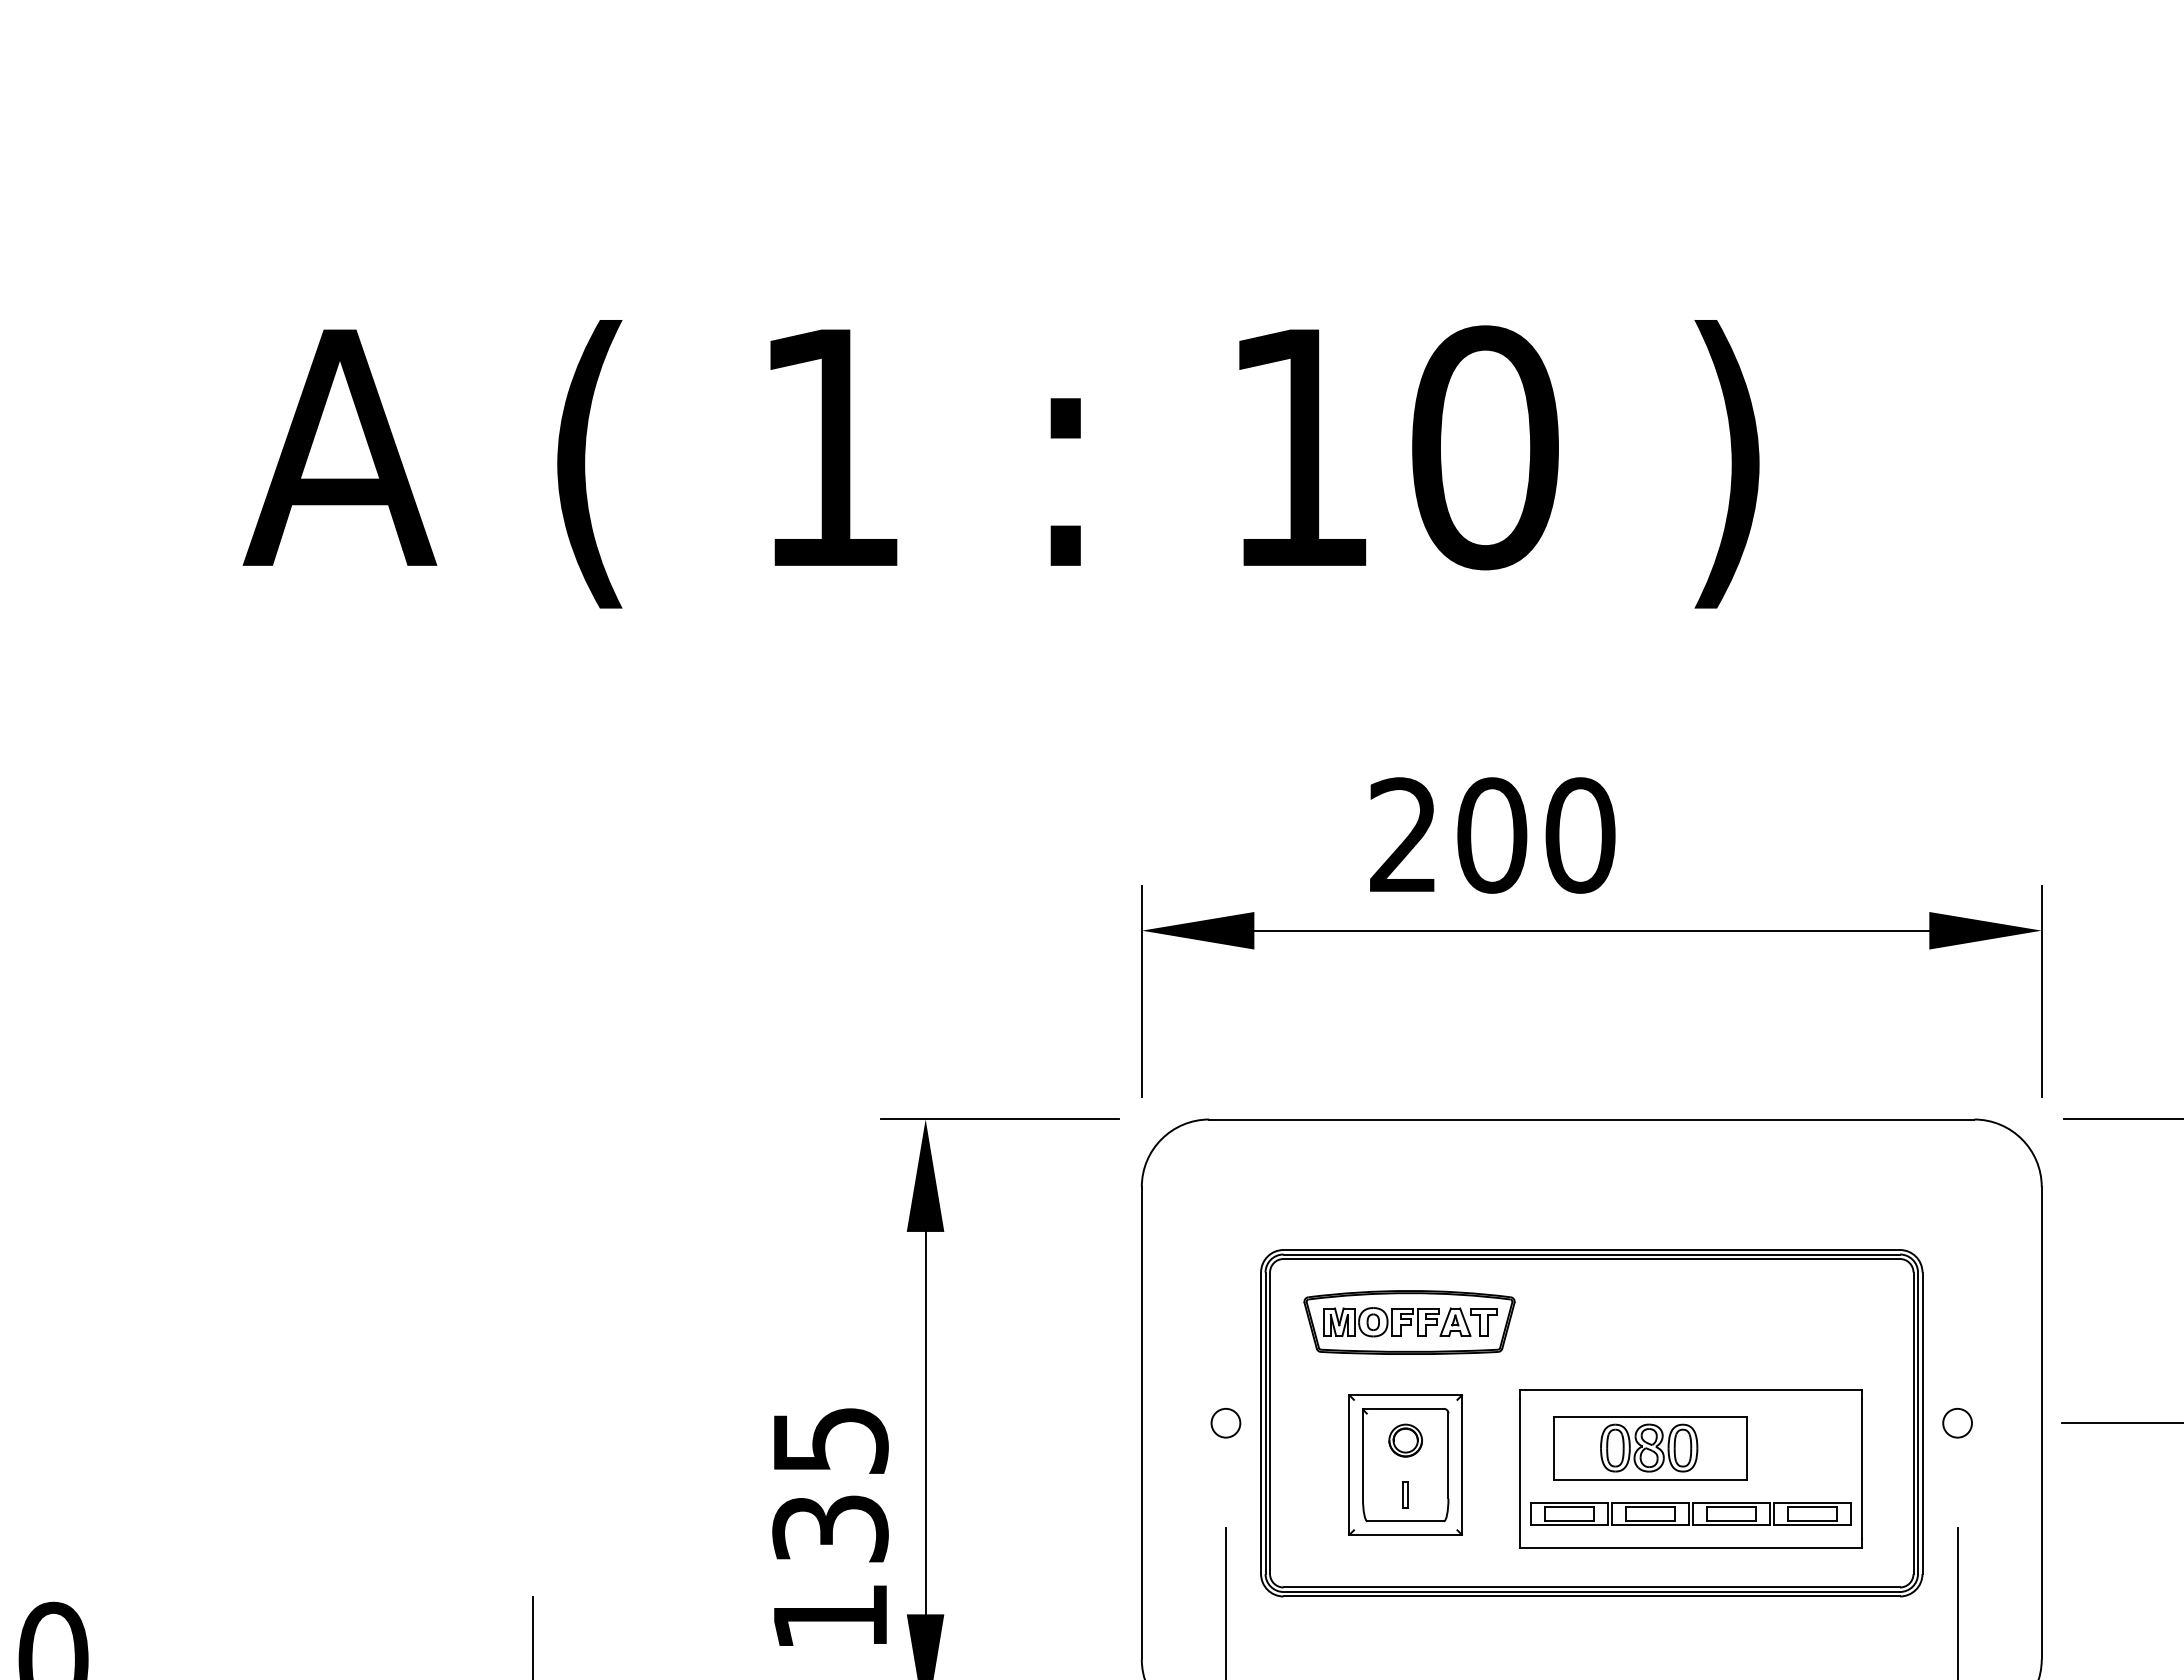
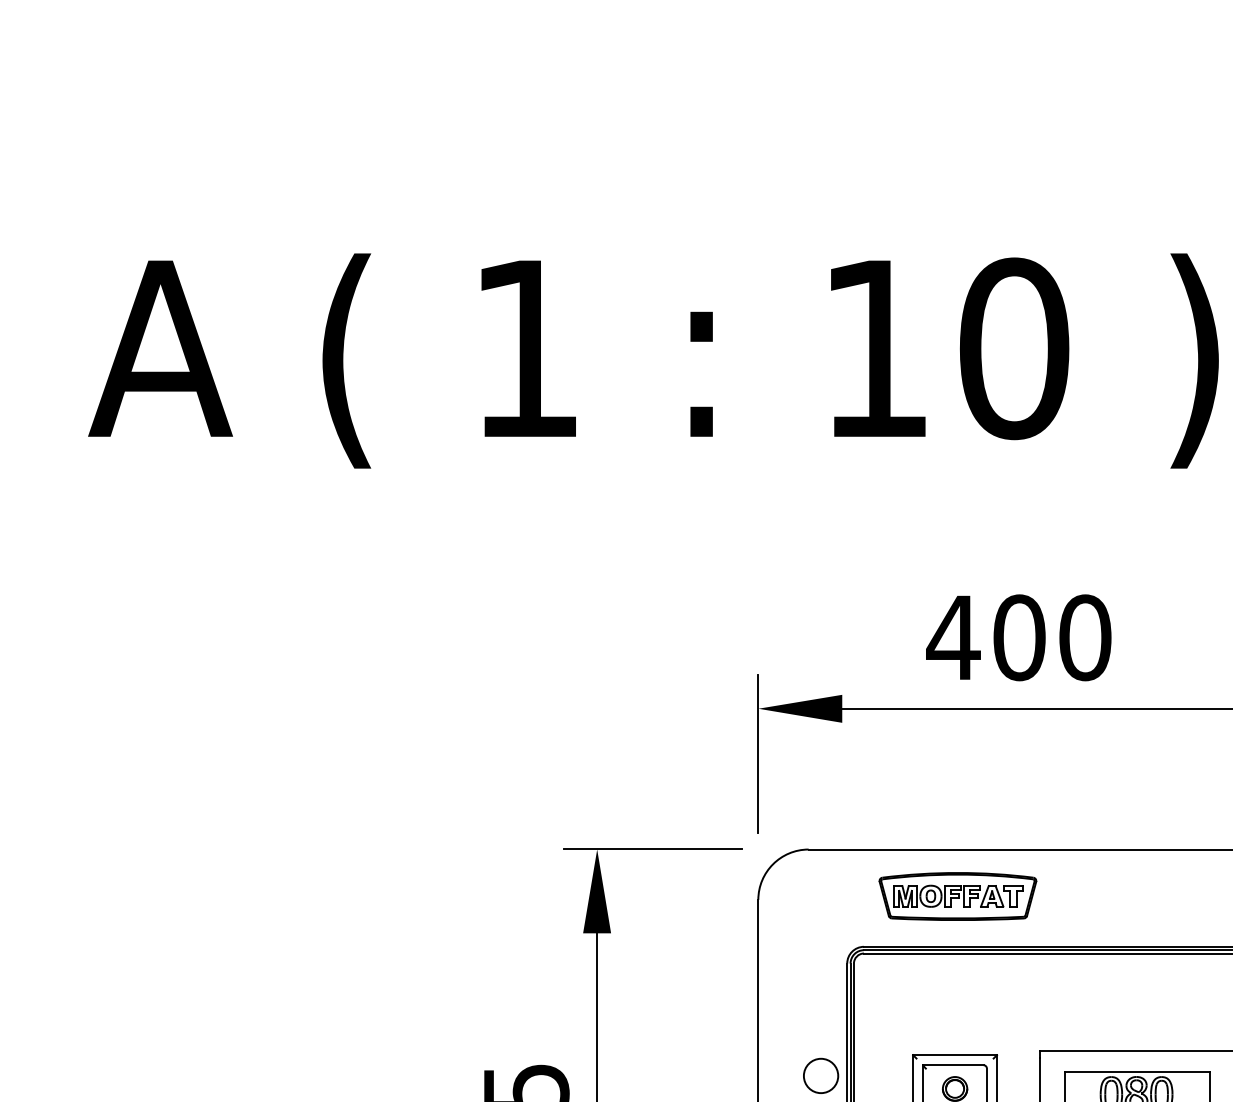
text: (1403, 834) -> (953, 637), 200 -> 400
part: (1409, 1322) -> (957, 896), moved
circle: (1225, 1422) -> (820, 1075), size x1.6

